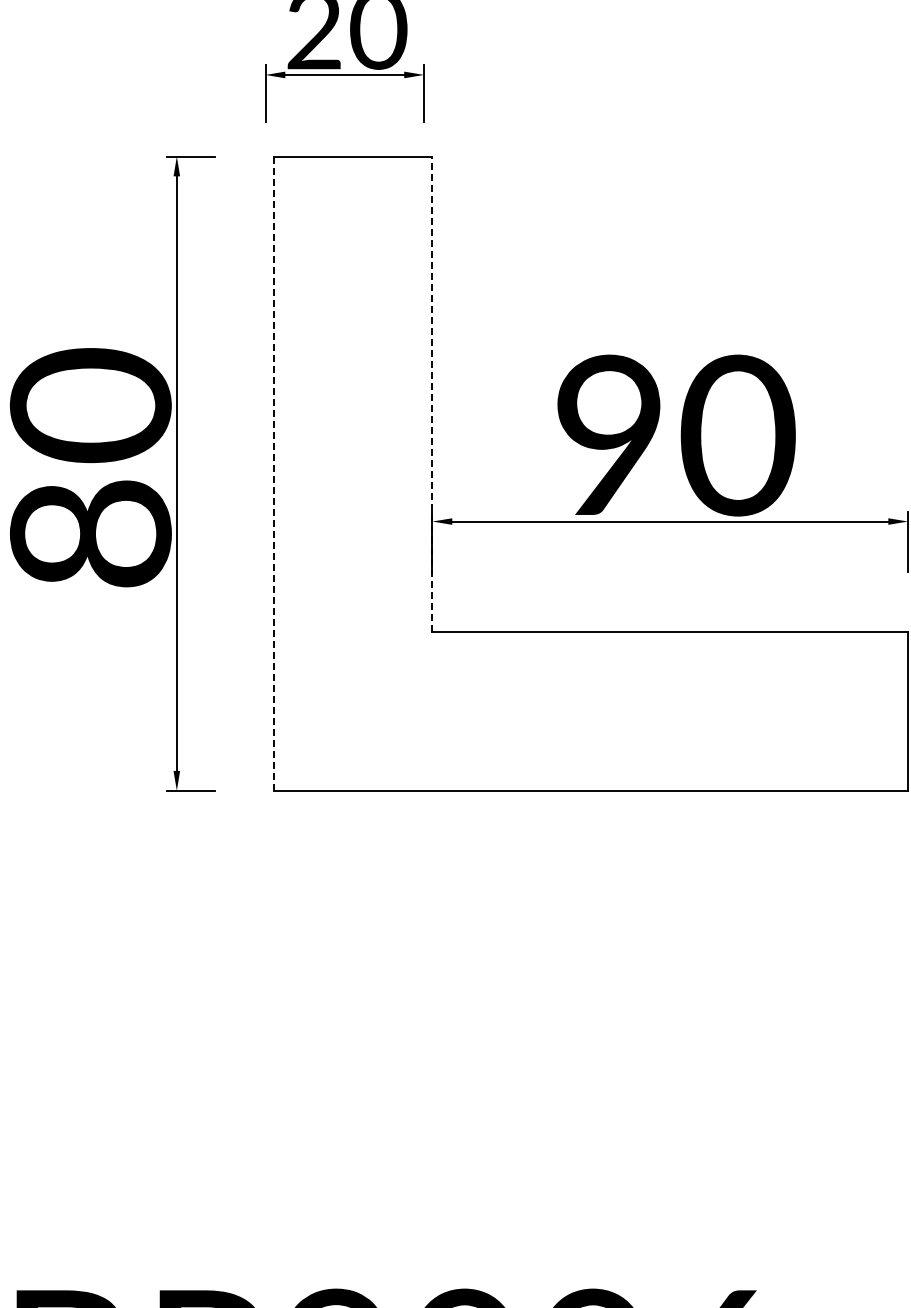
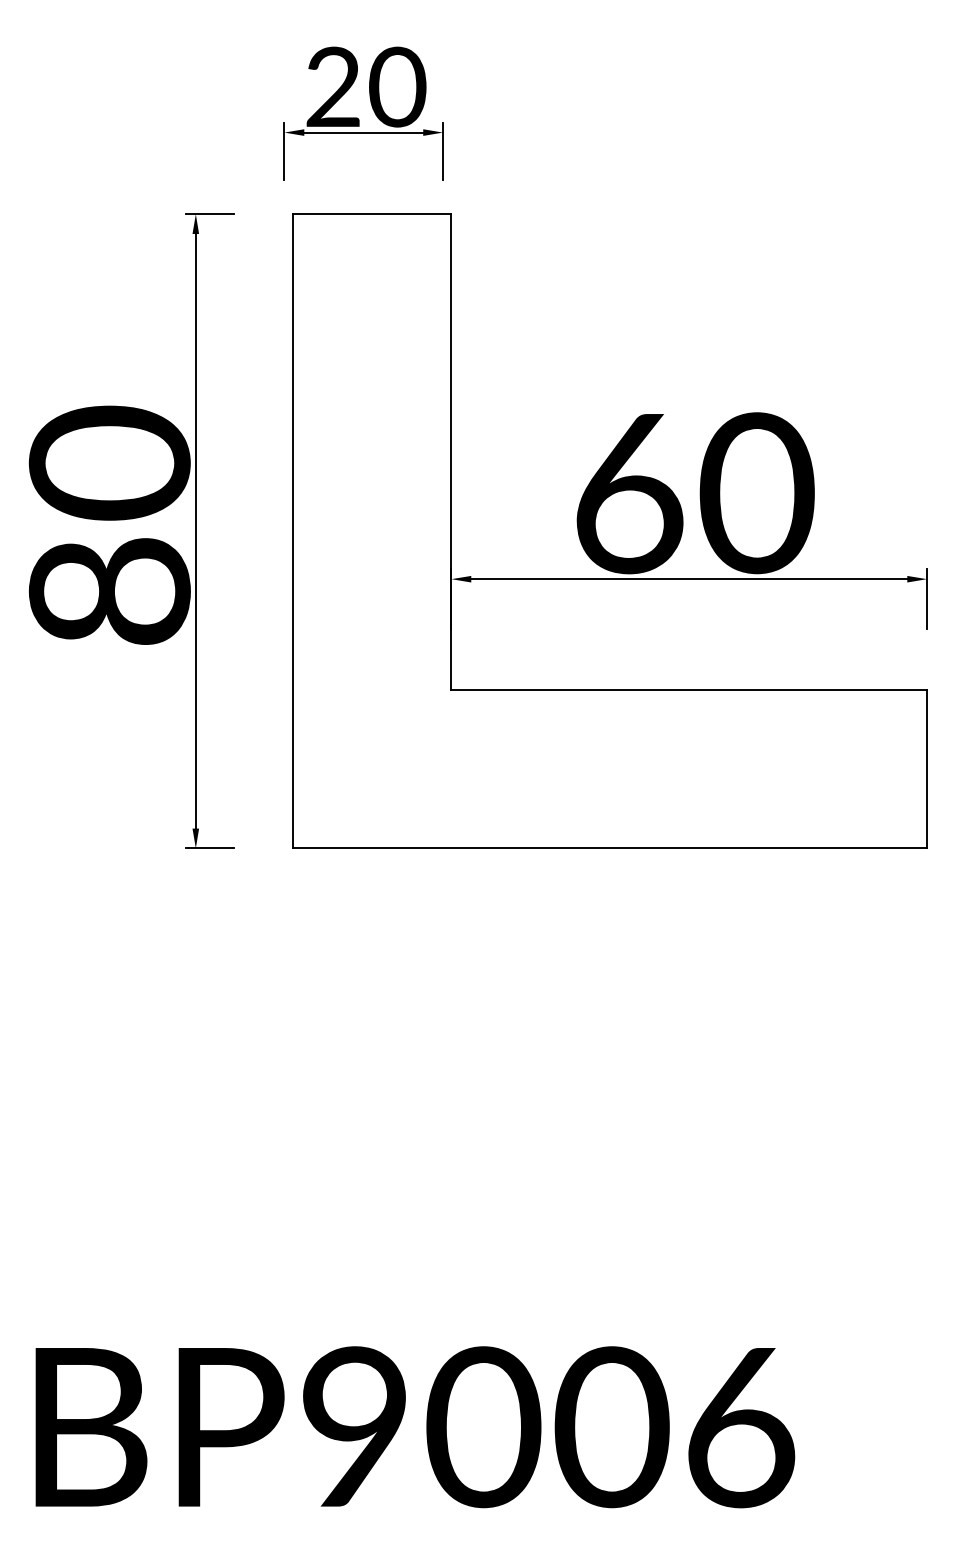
line: (432, 394) -> (451, 452), dashed -> solid
text: (610, 435) -> (629, 493), 90 -> 60
line: (273, 473) -> (292, 531), dashed -> solid

